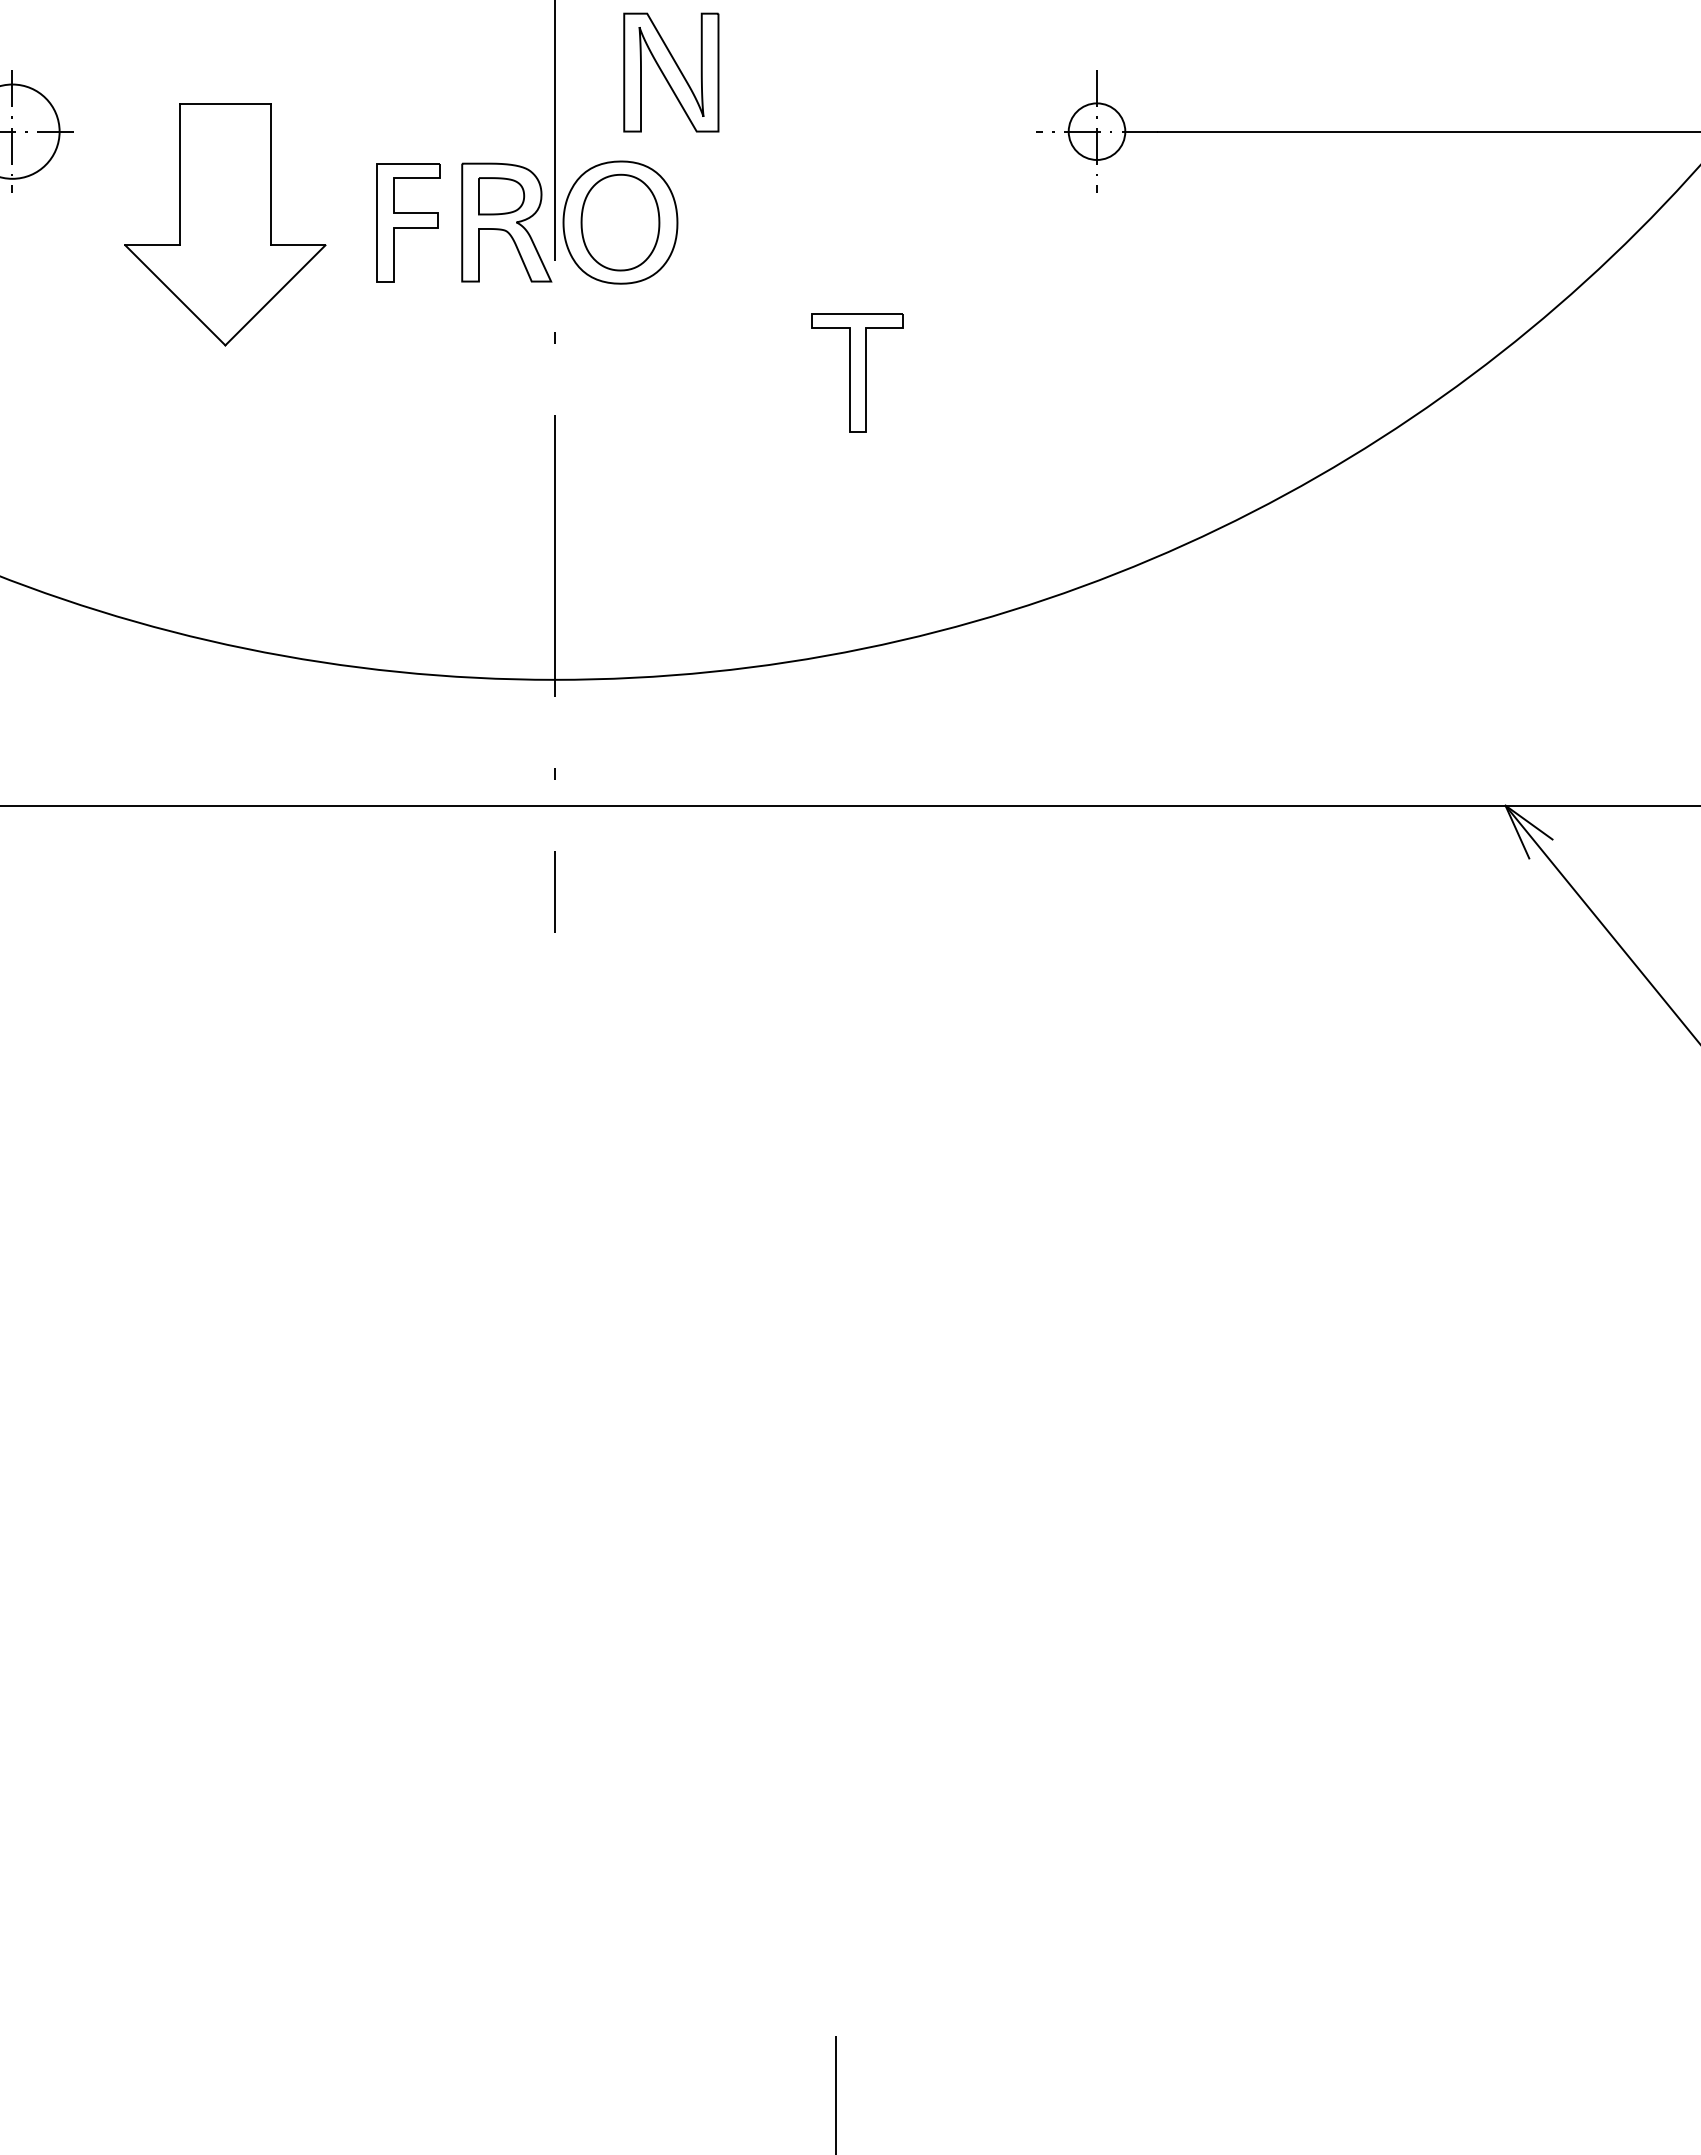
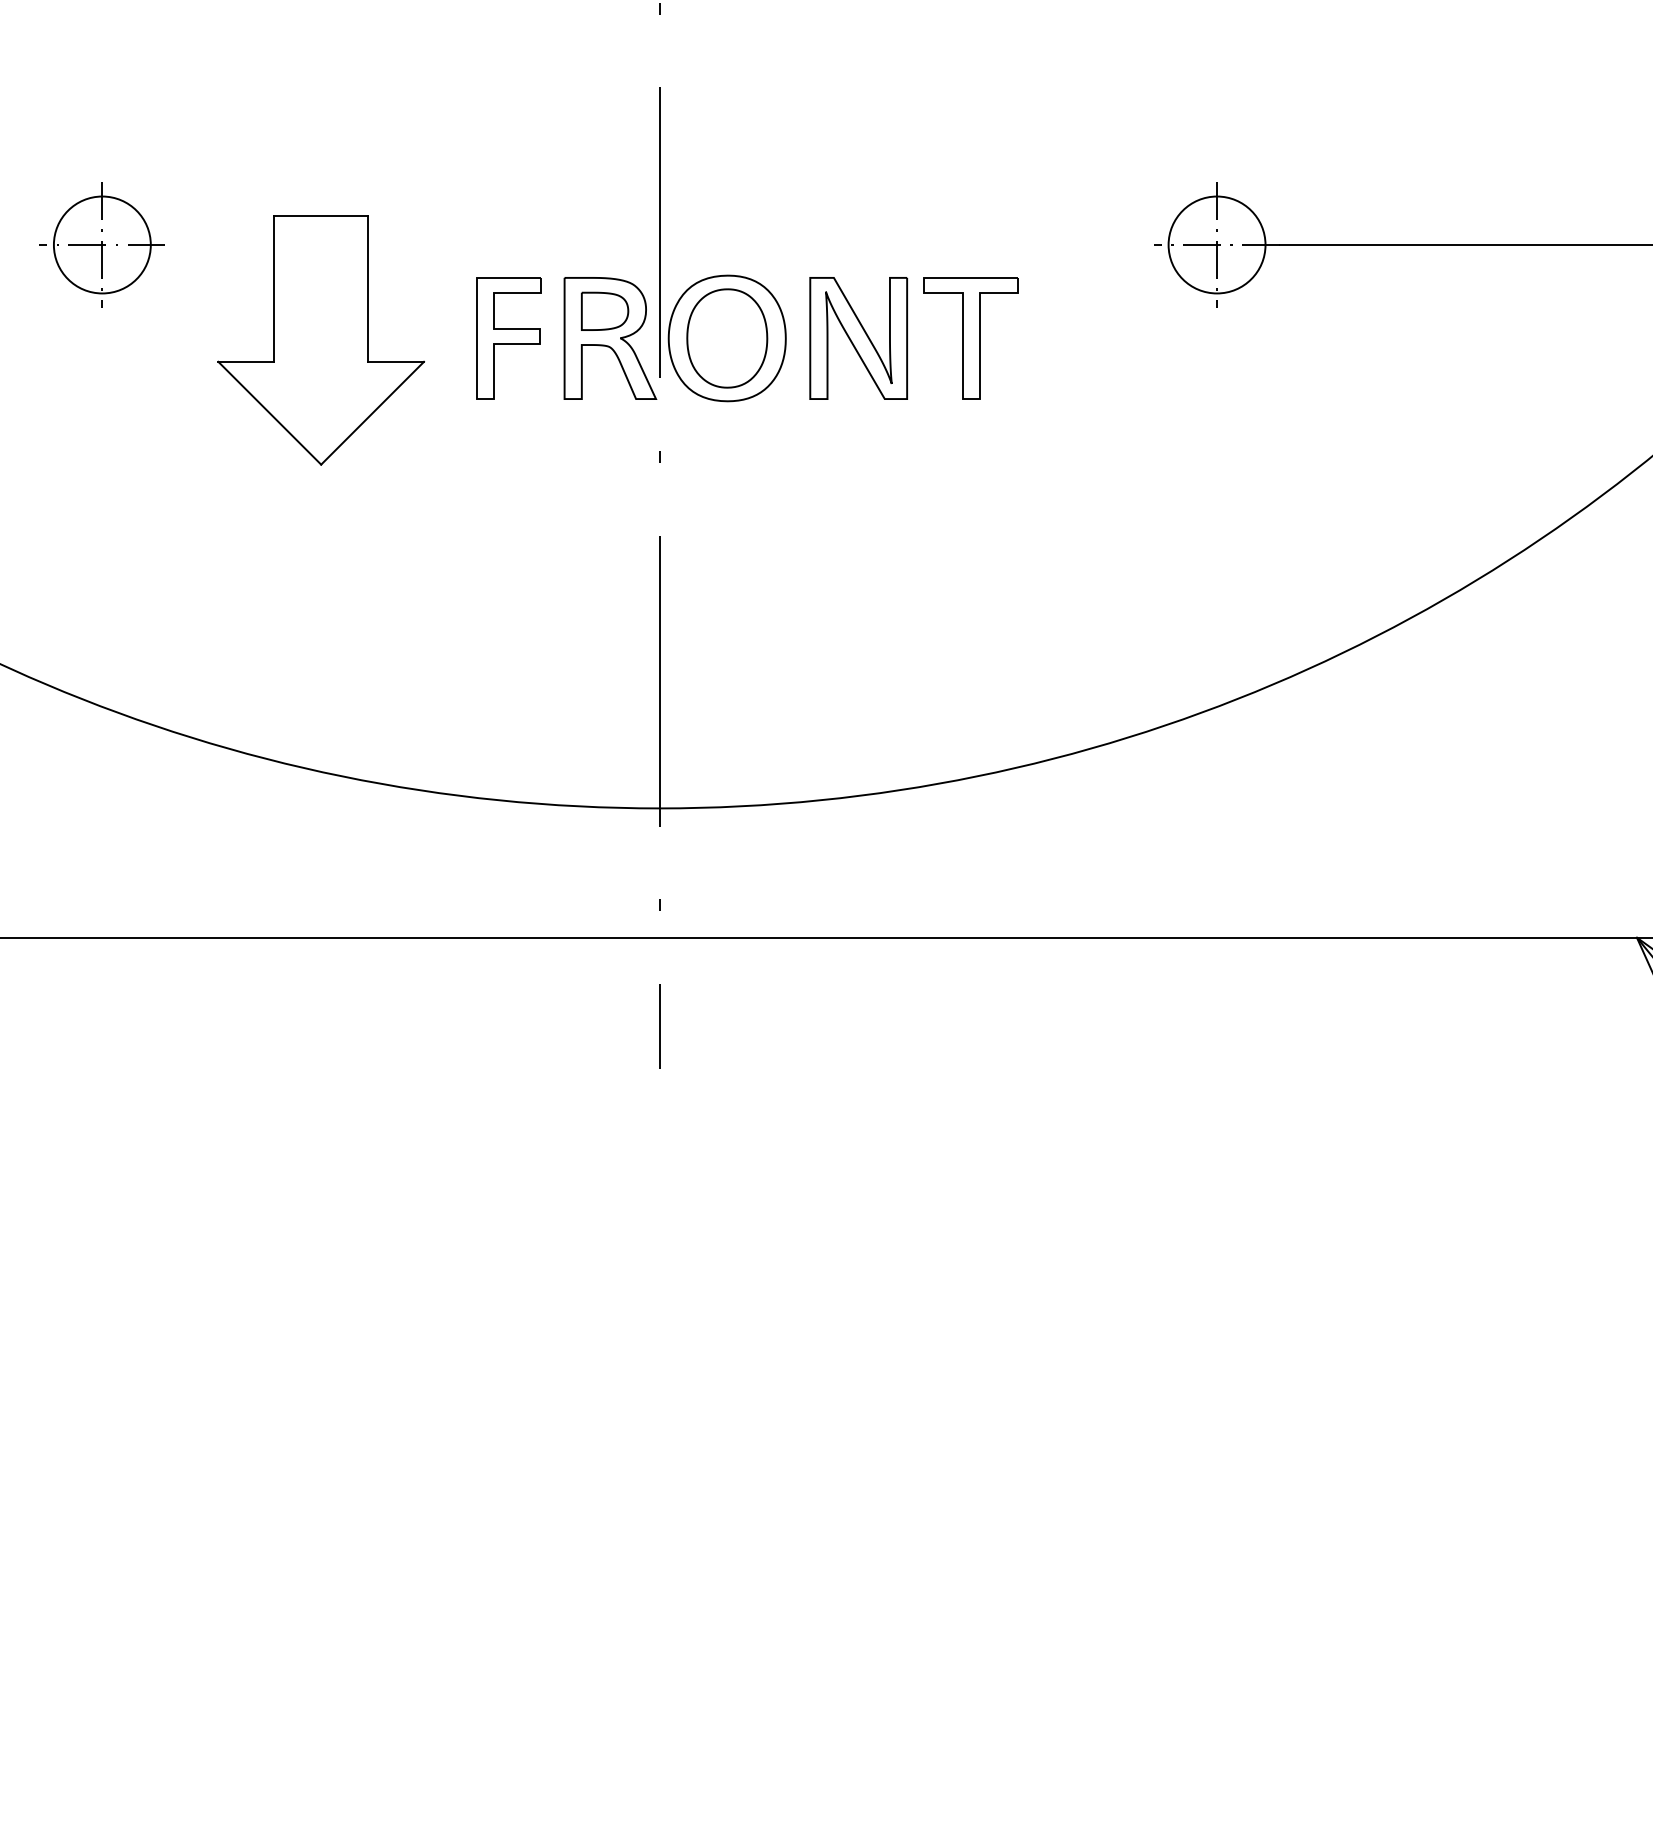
part: (671, 72) -> (858, 338), moved
circle: (1096, 131) -> (1216, 244), size x1.67
part: (857, 372) -> (970, 338), moved

